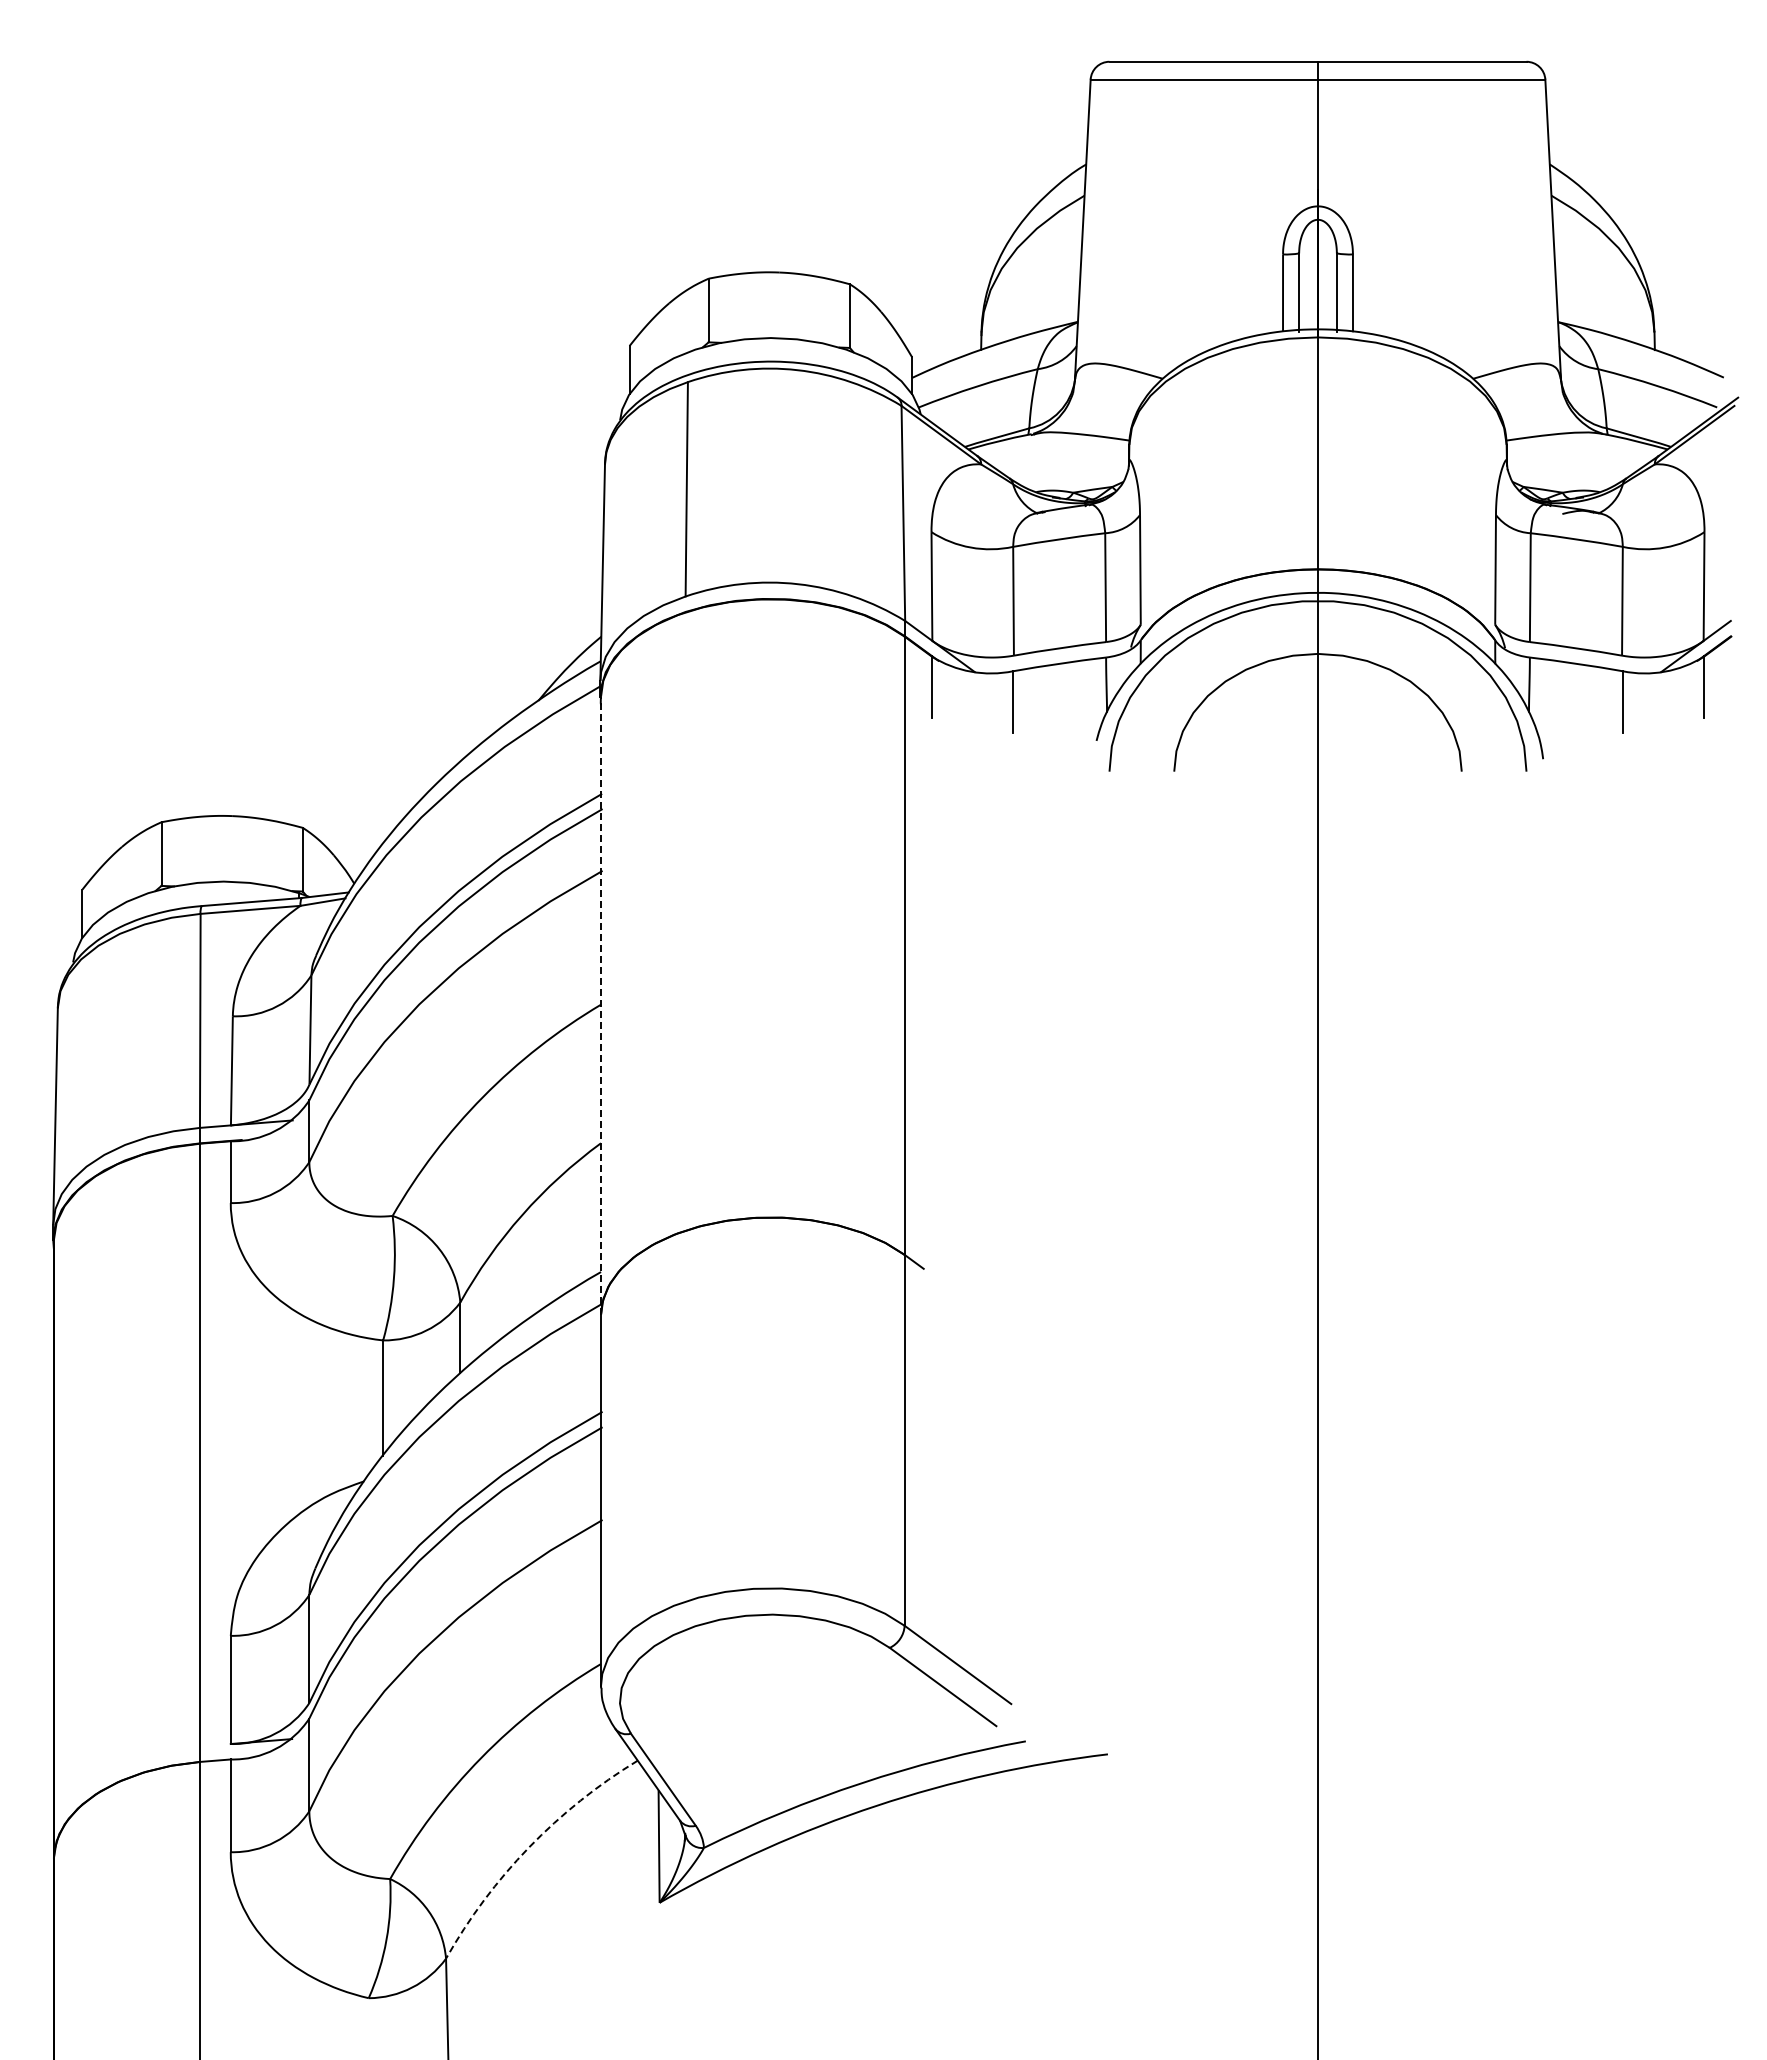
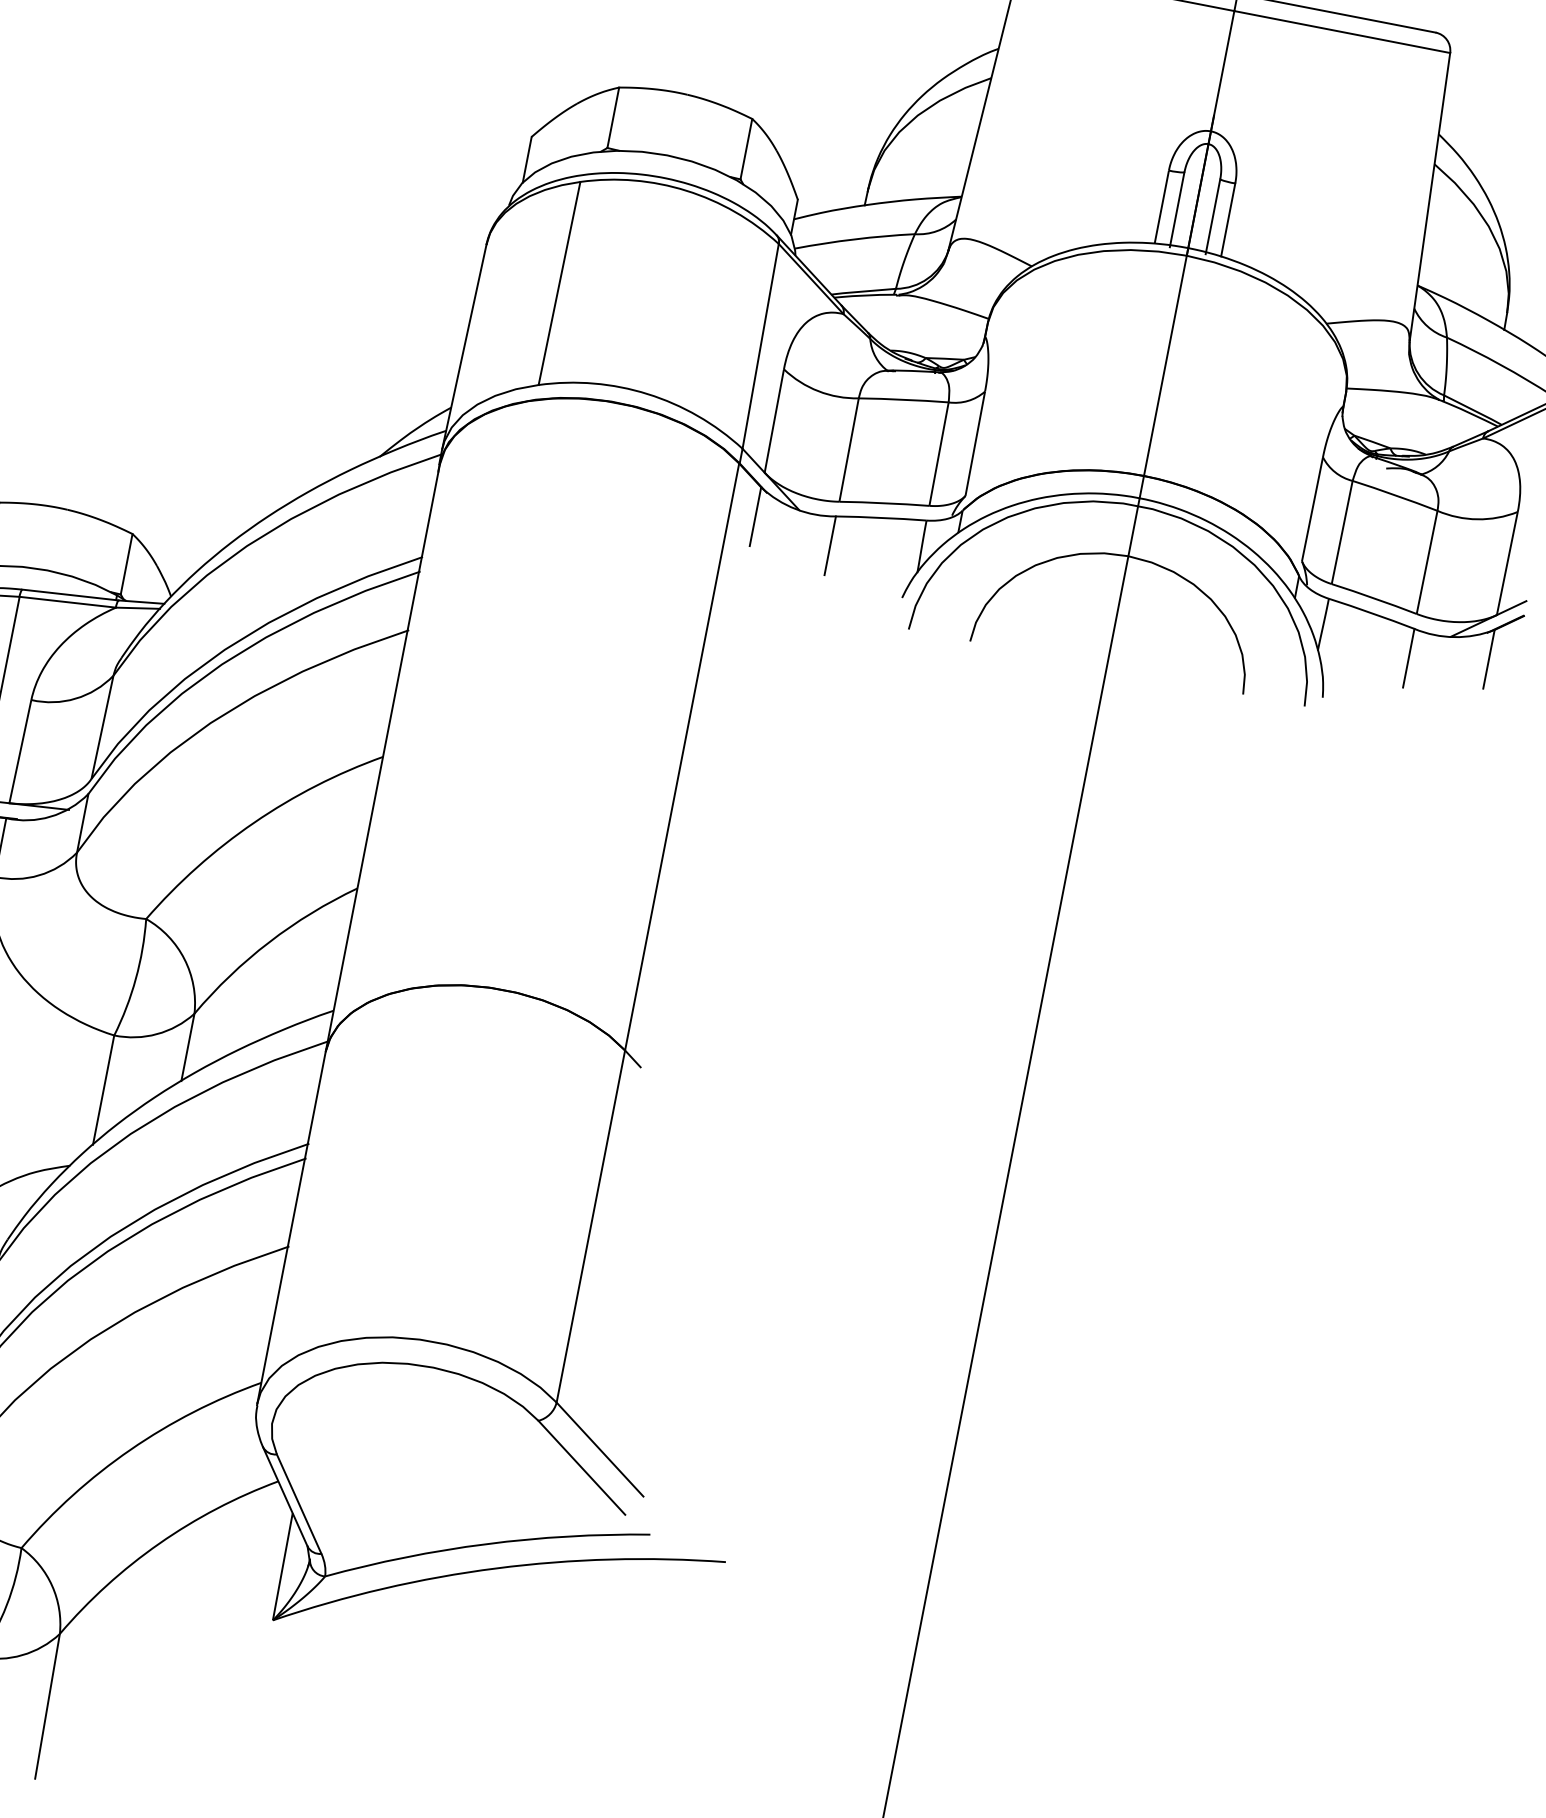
line: (601, 1005) -> (383, 757), dashed -> solid
arc: (529, 1847) -> (159, 1543), dashed -> solid

